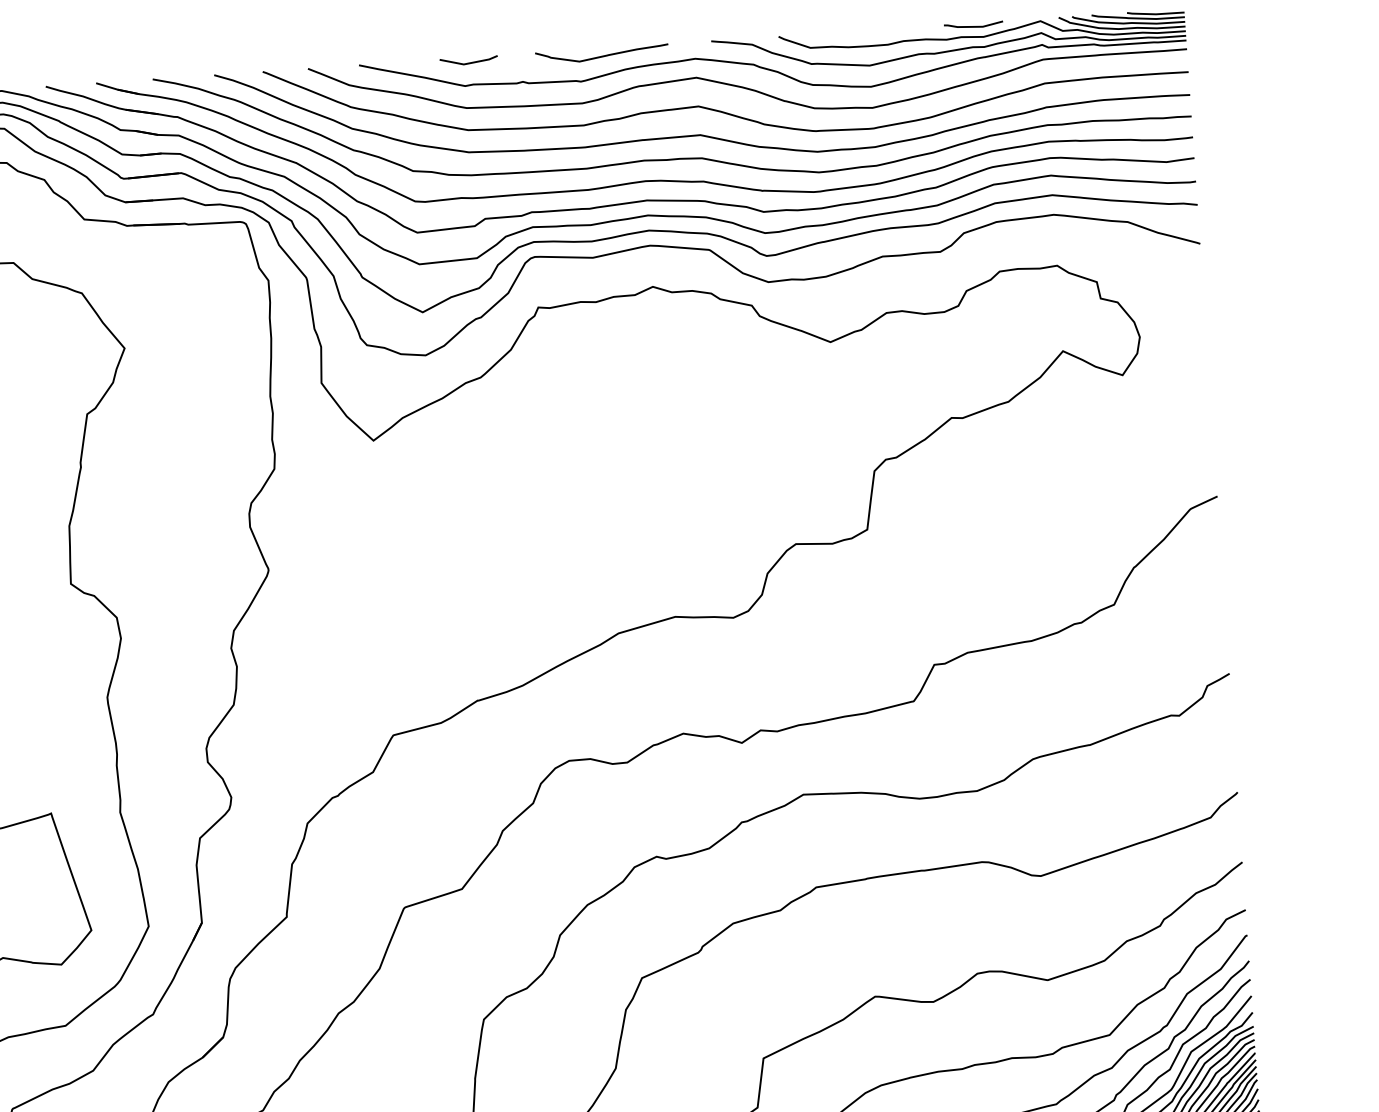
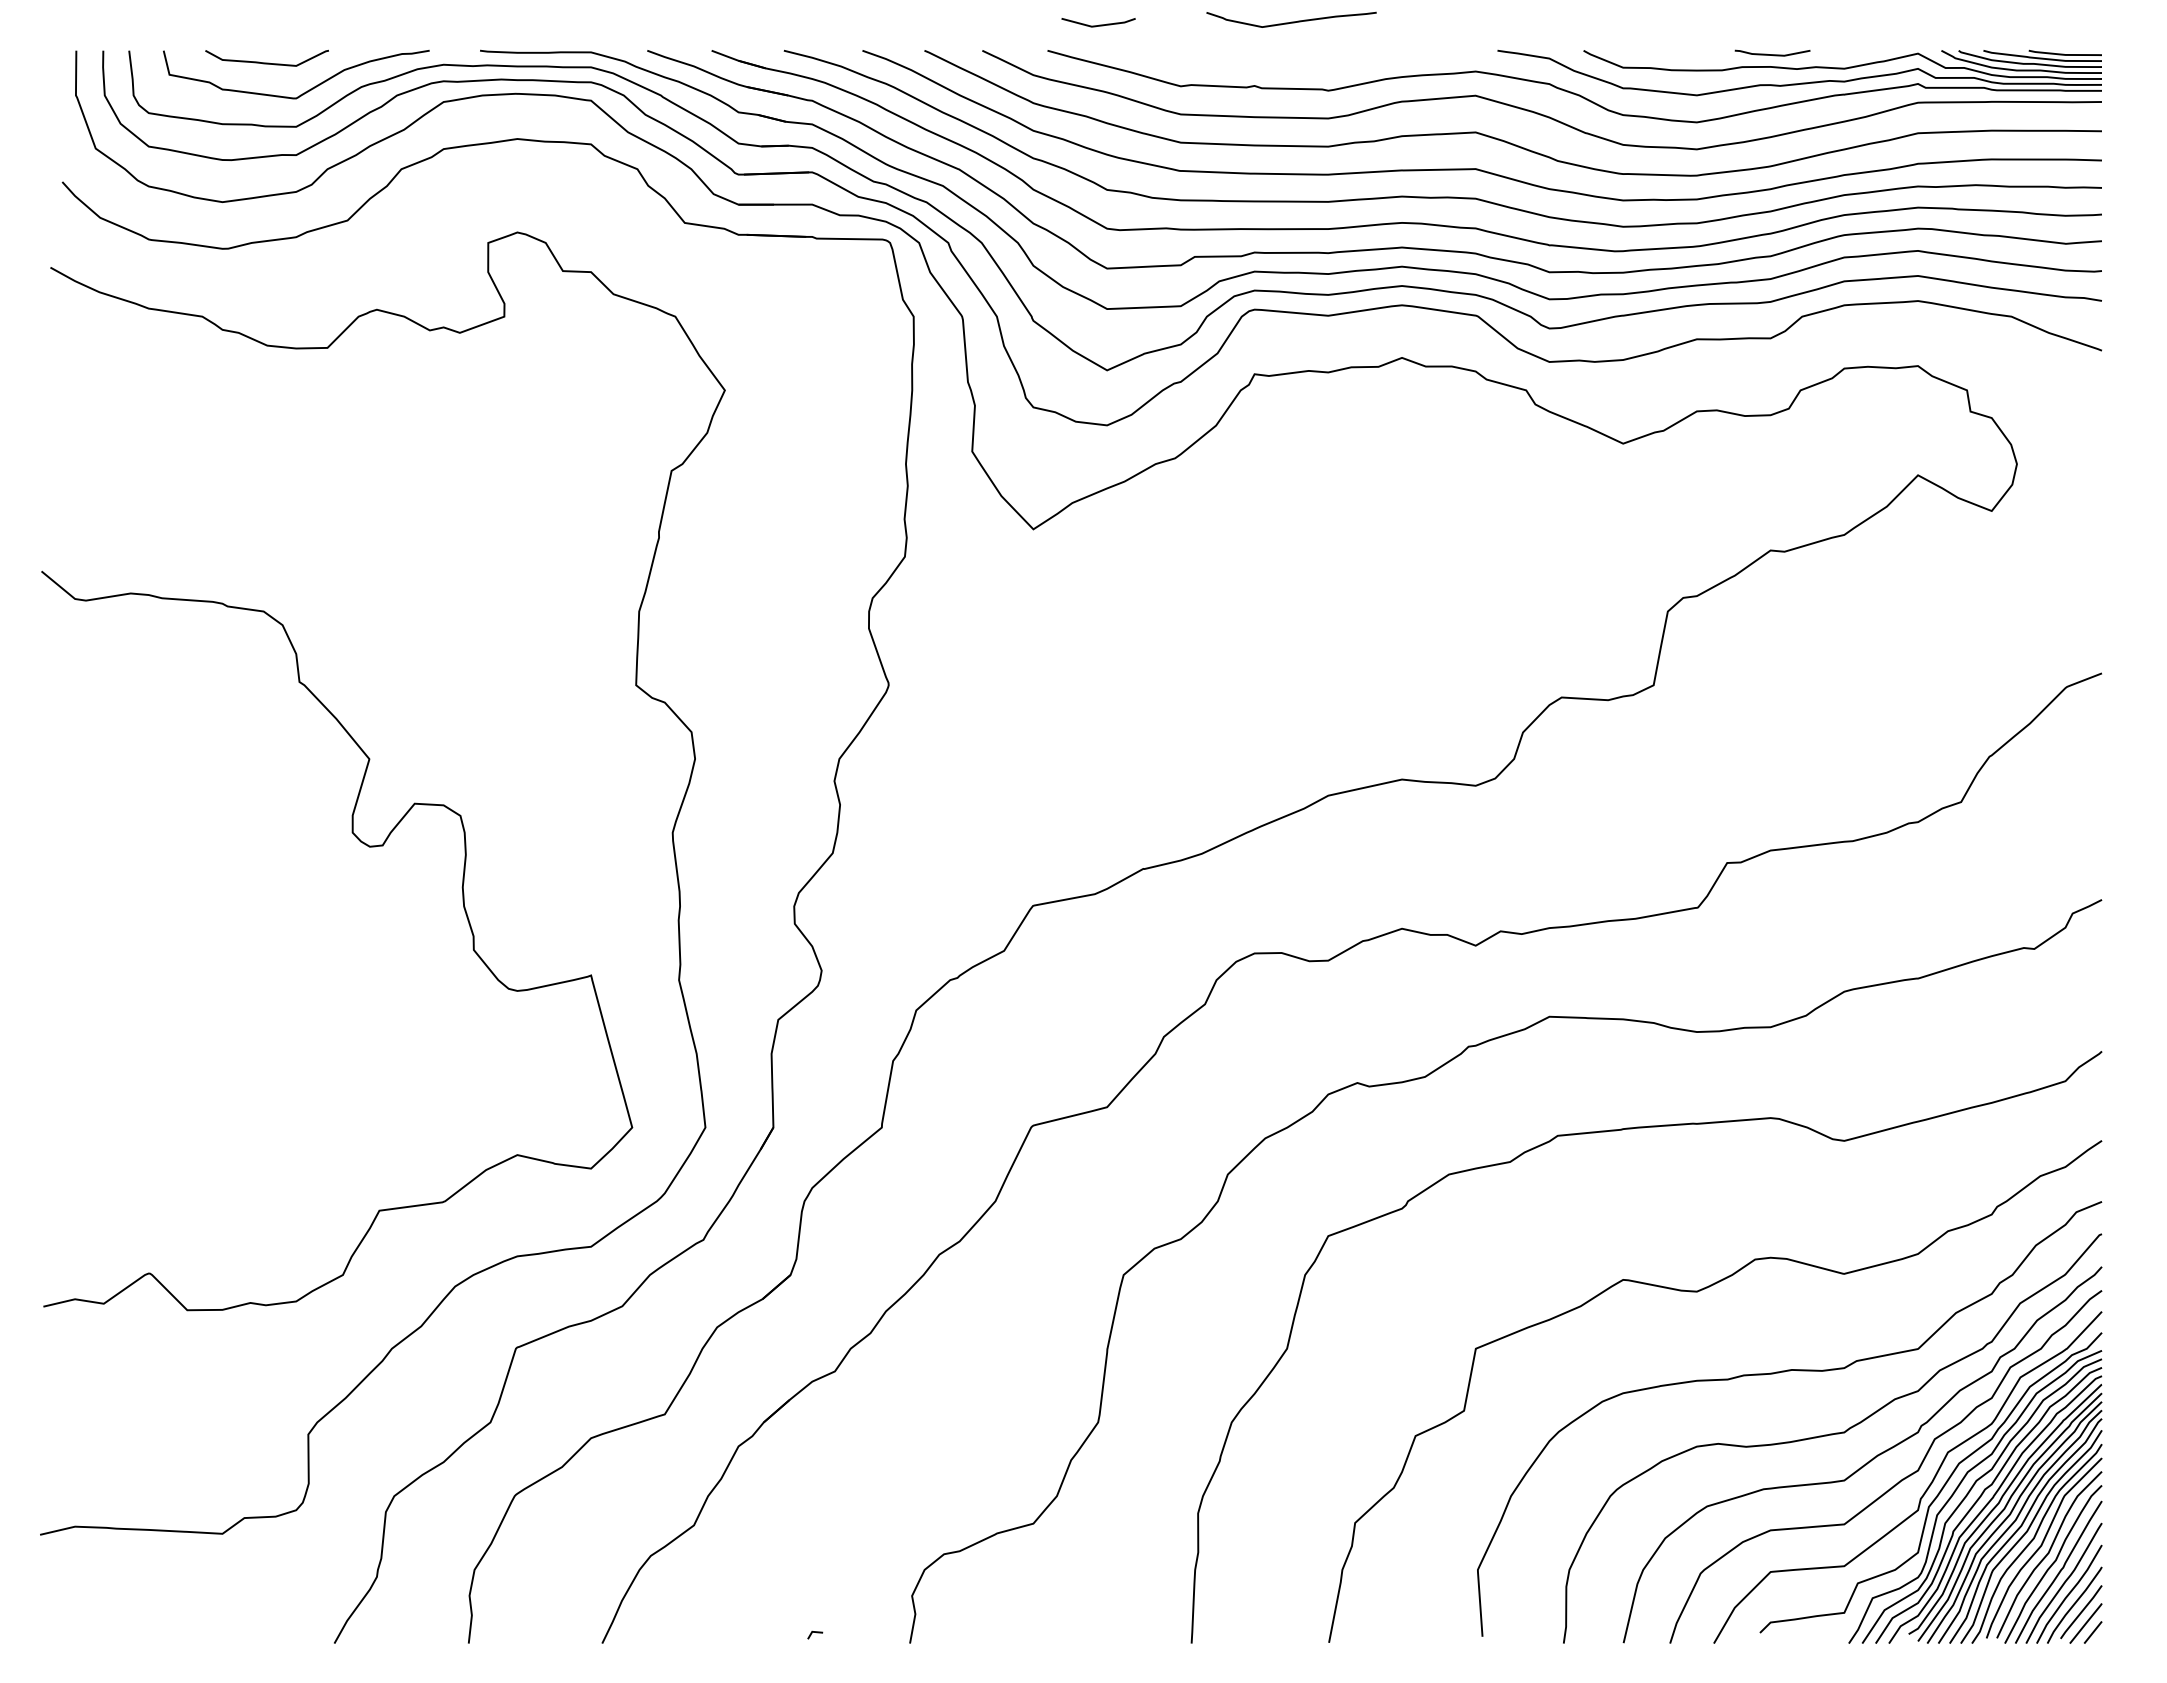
line: (973, 26) -> (1772, 54), moved
curve: (602, 55) -> (1291, 21), moved
line: (469, 62) -> (1099, 24), moved

